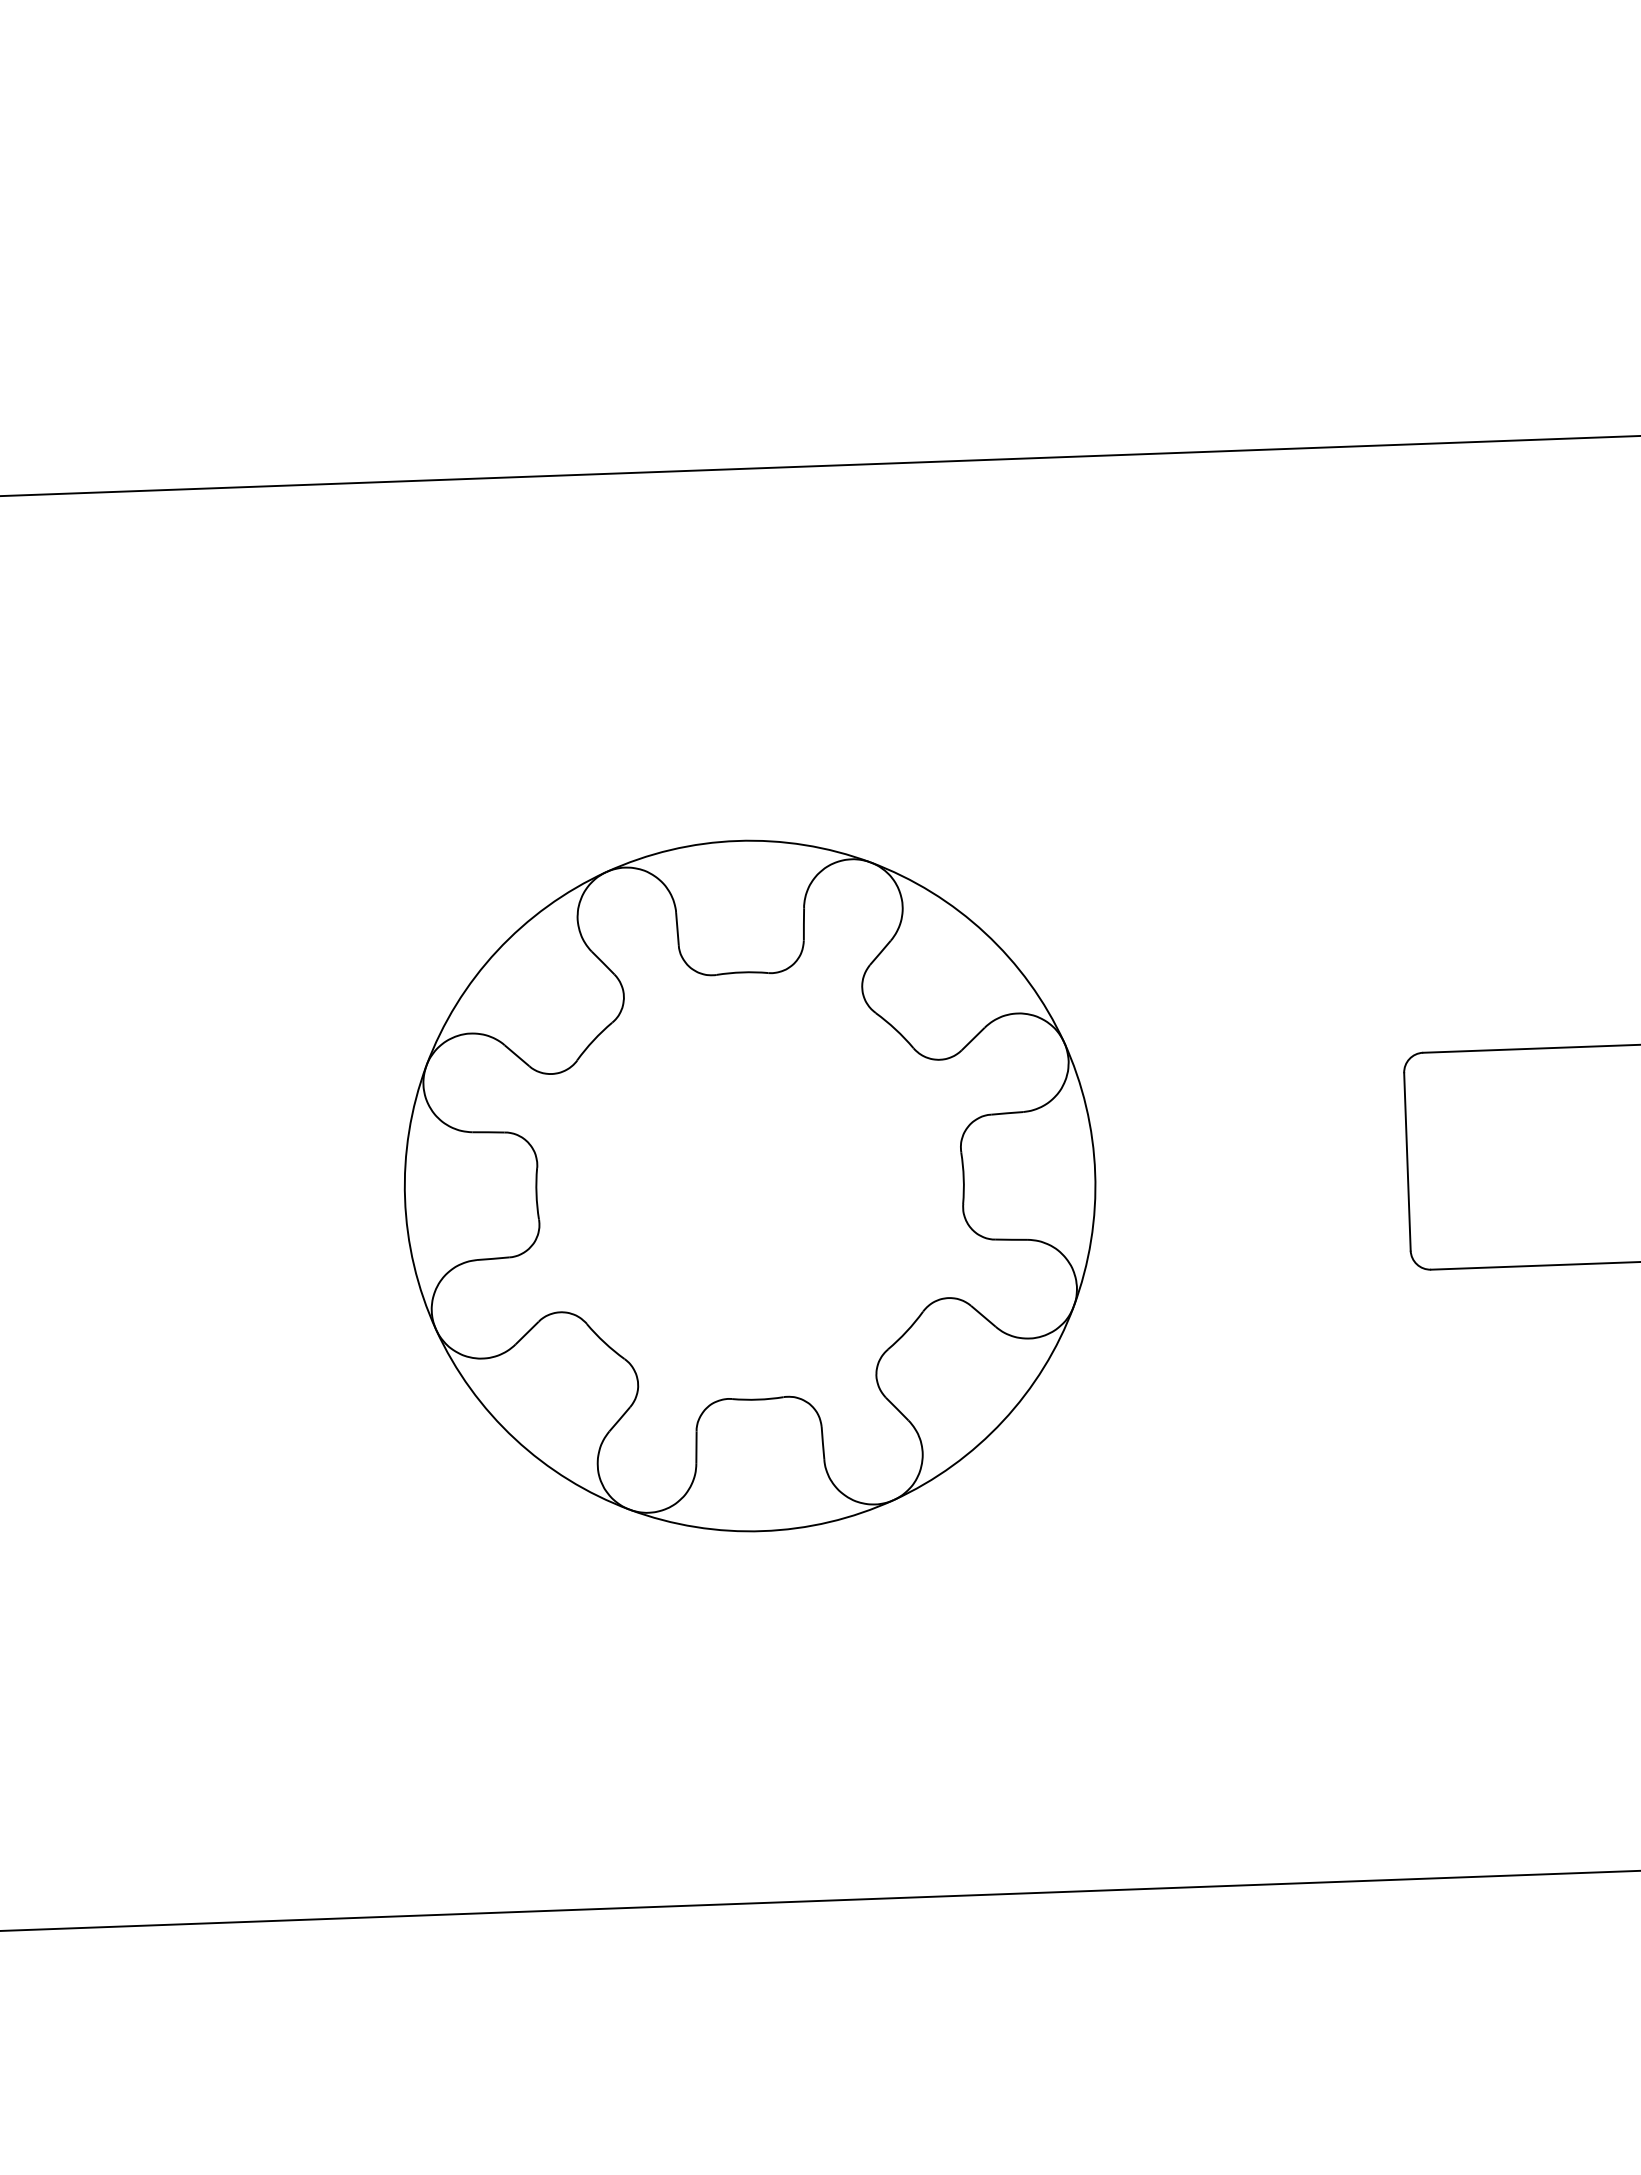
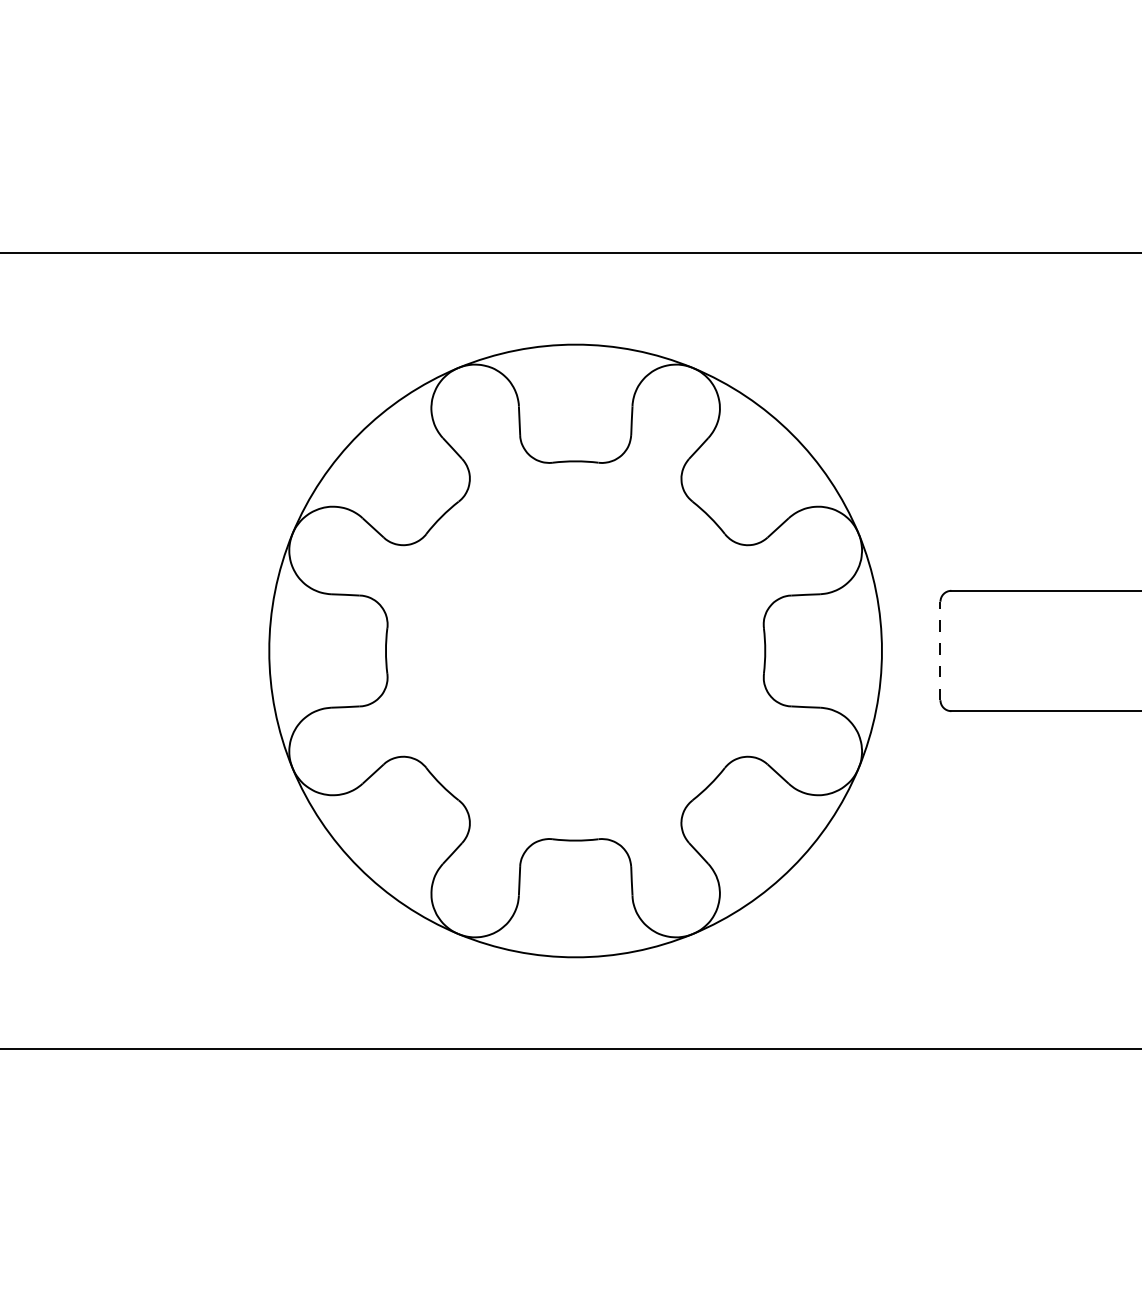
line: (1407, 1161) -> (940, 650), solid -> dashed
part: (749, 1185) -> (575, 650), size x1.6

